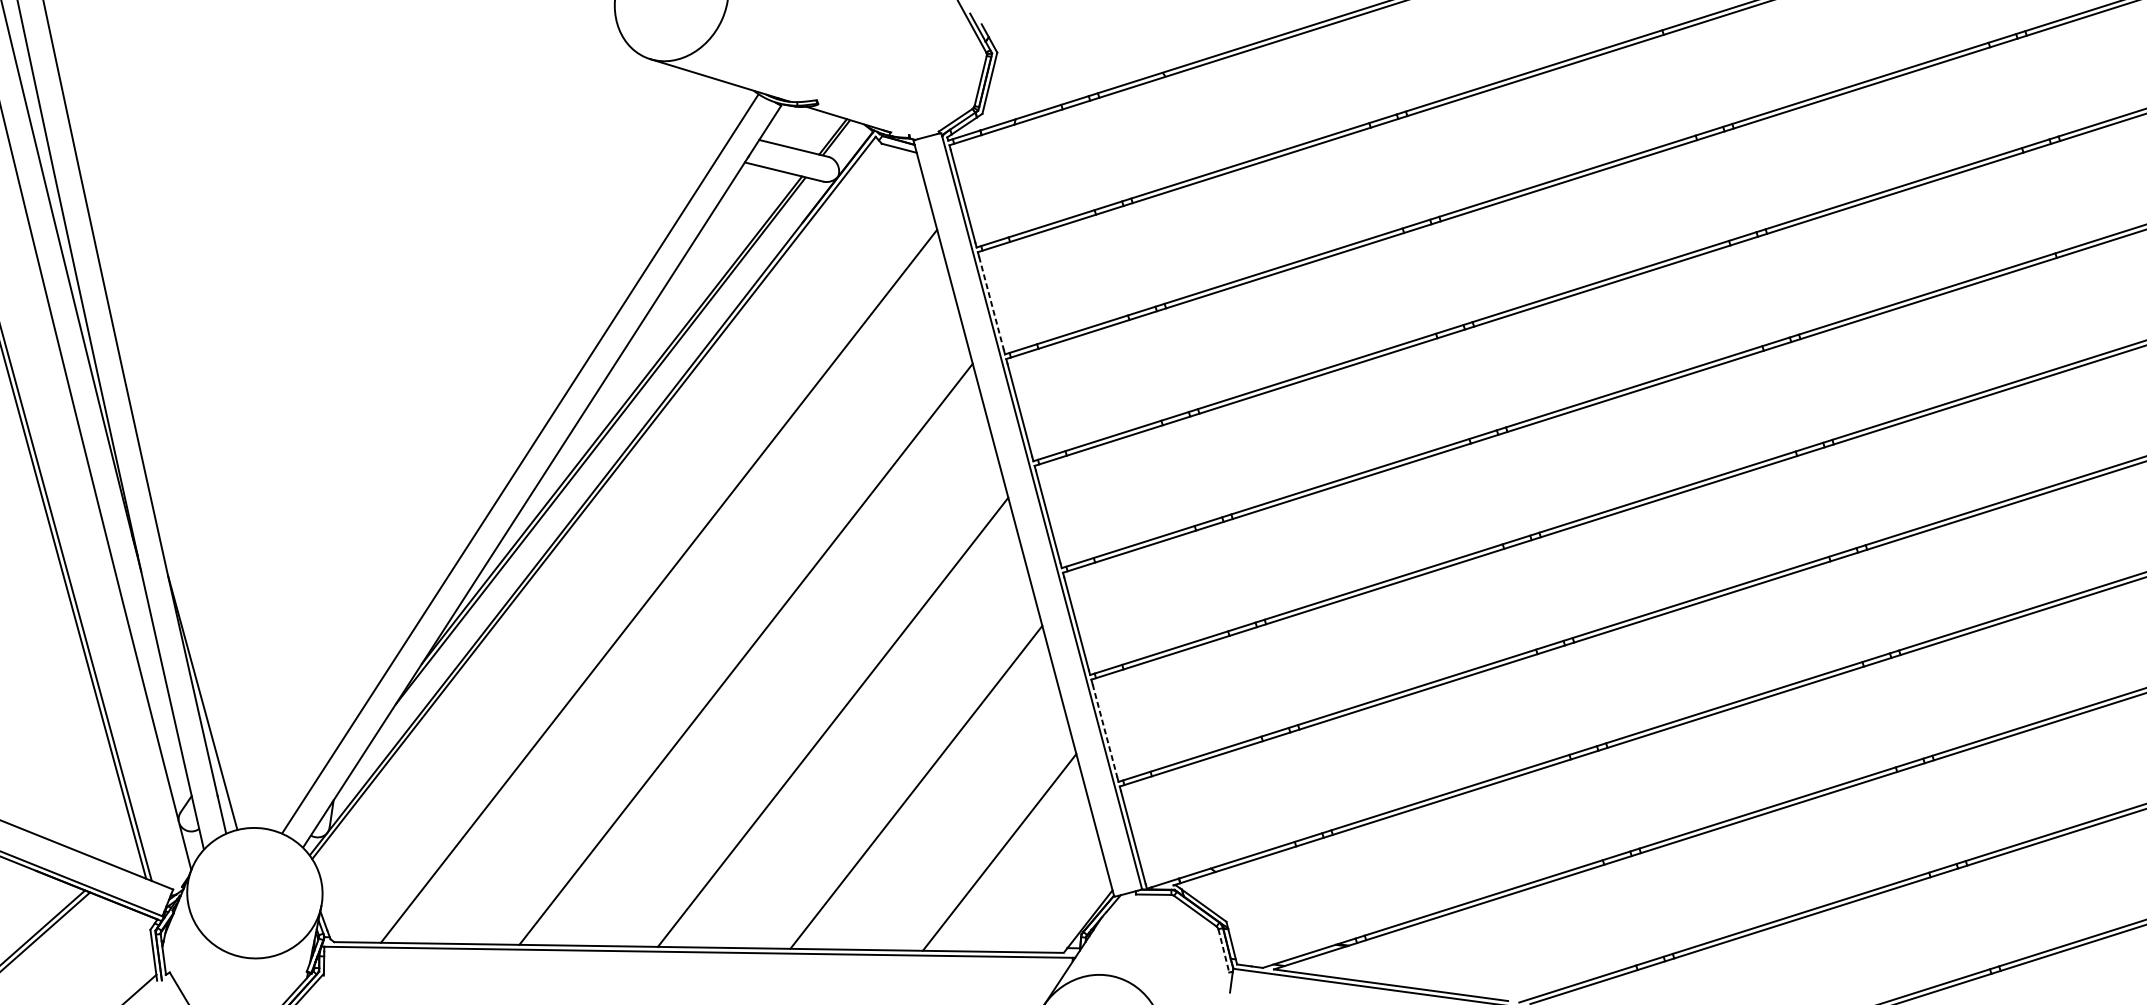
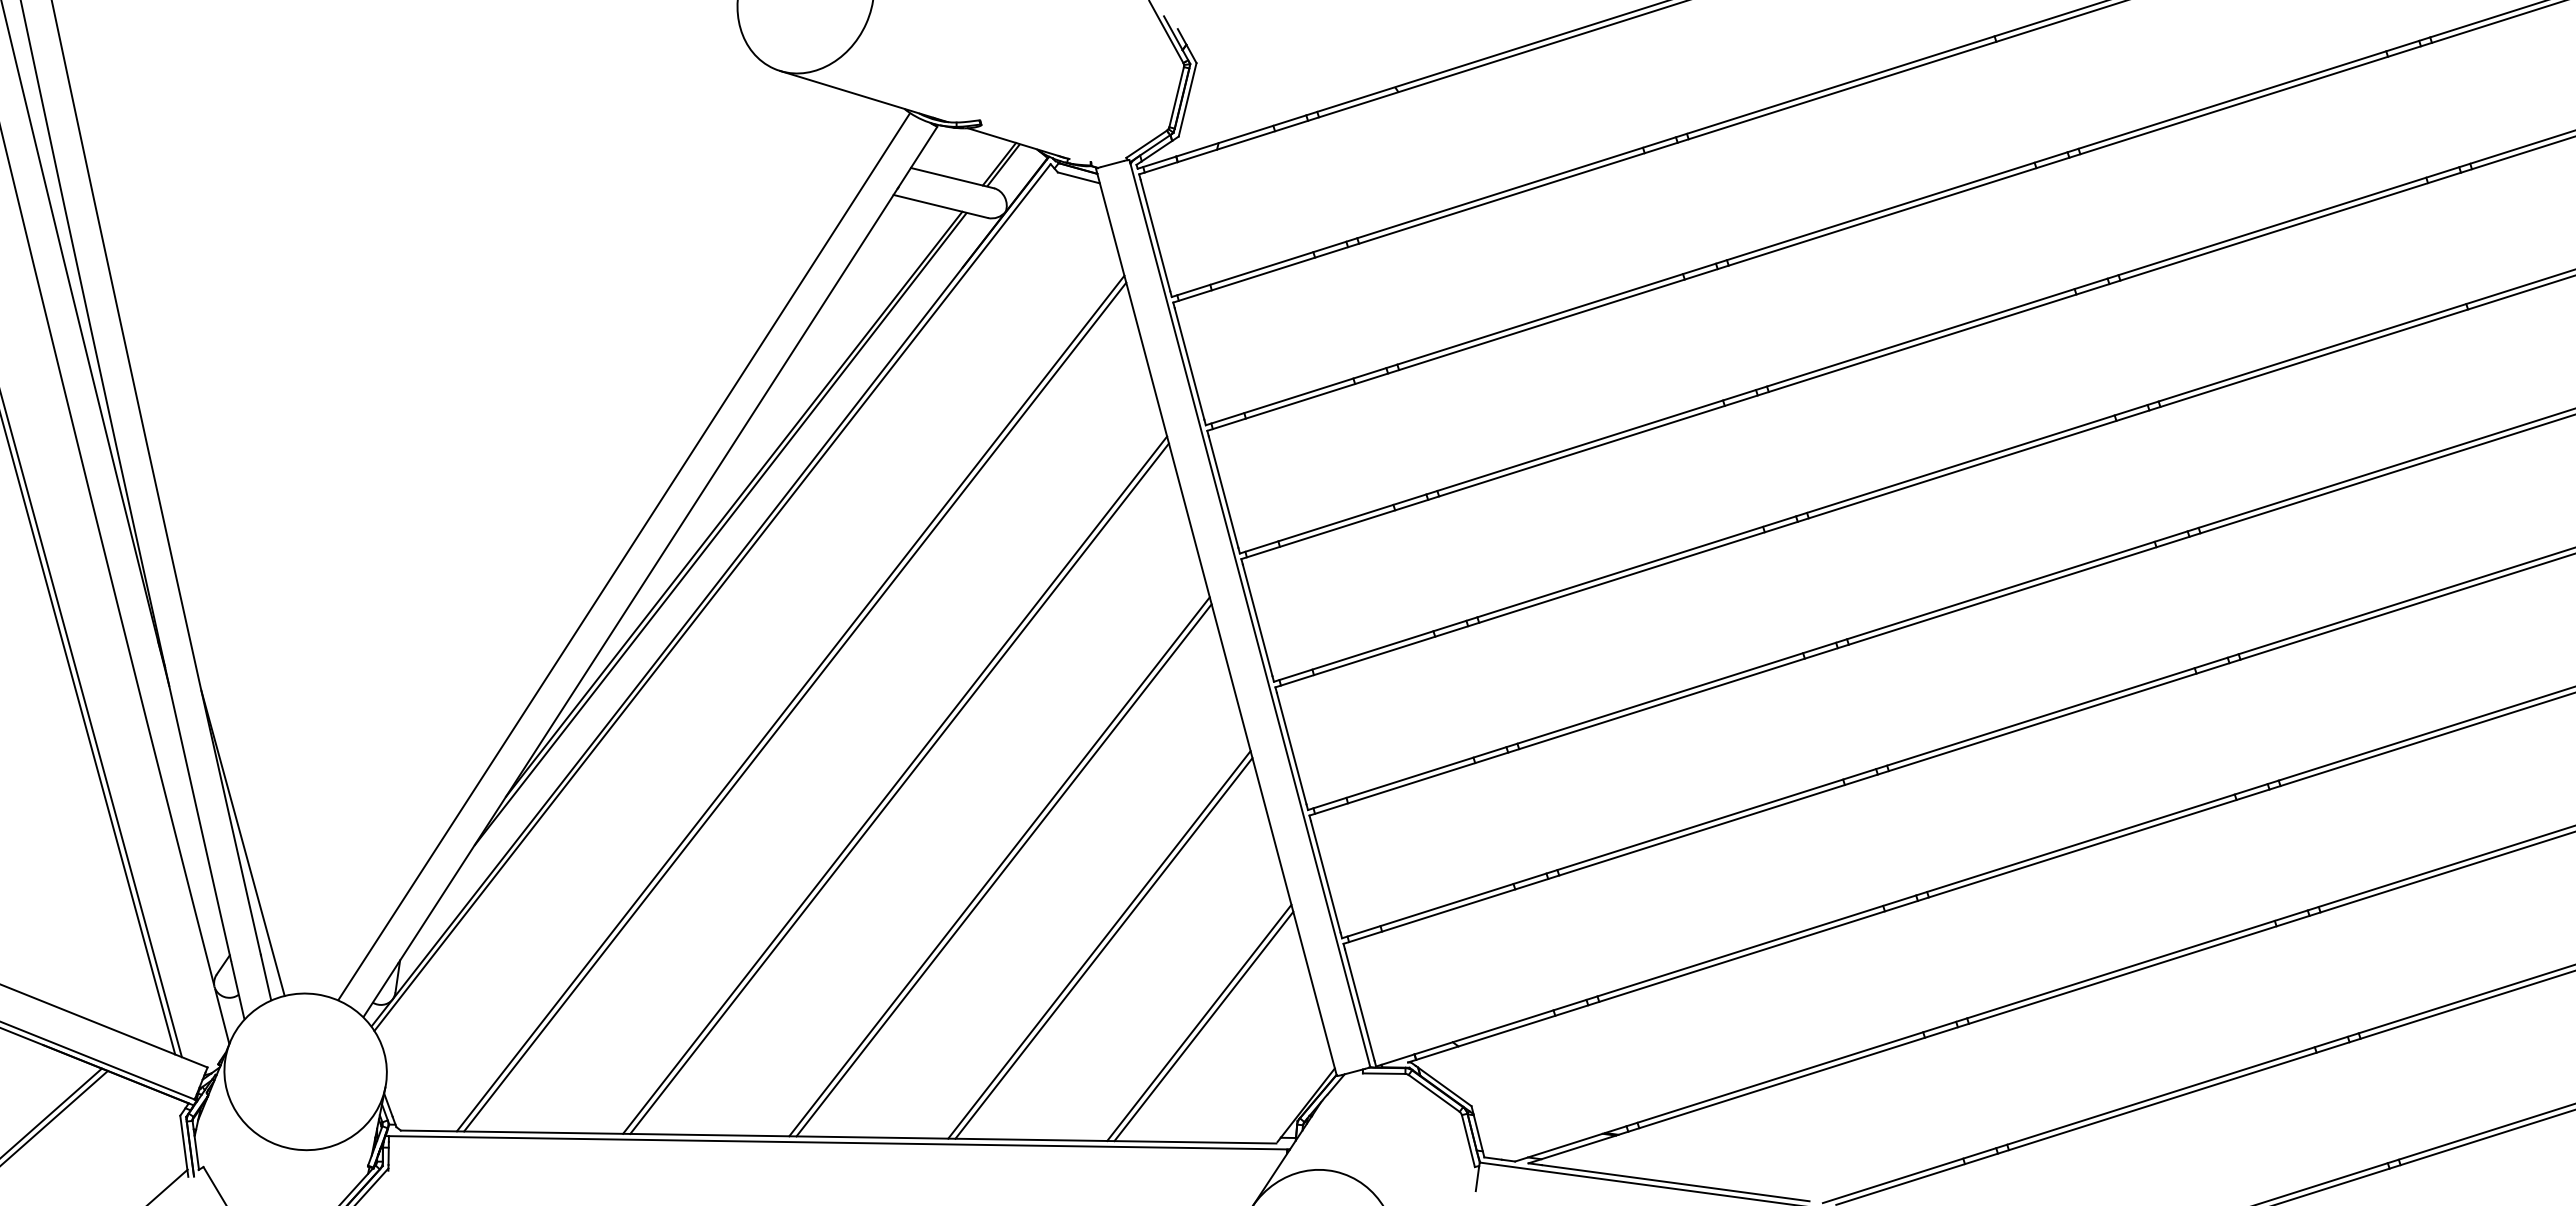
line: (991, 302) -> (1189, 363), dashed -> solid
line: (663, 588) -> (795, 706), added
line: (749, 657) -> (899, 788), added
line: (836, 725) -> (1003, 870), added
line: (1104, 730) -> (1325, 876), dashed -> solid
line: (919, 790) -> (1103, 948), added
line: (1003, 855) -> (1203, 1026), added
line: (1223, 951) -> (1468, 1141), dashed -> solid

